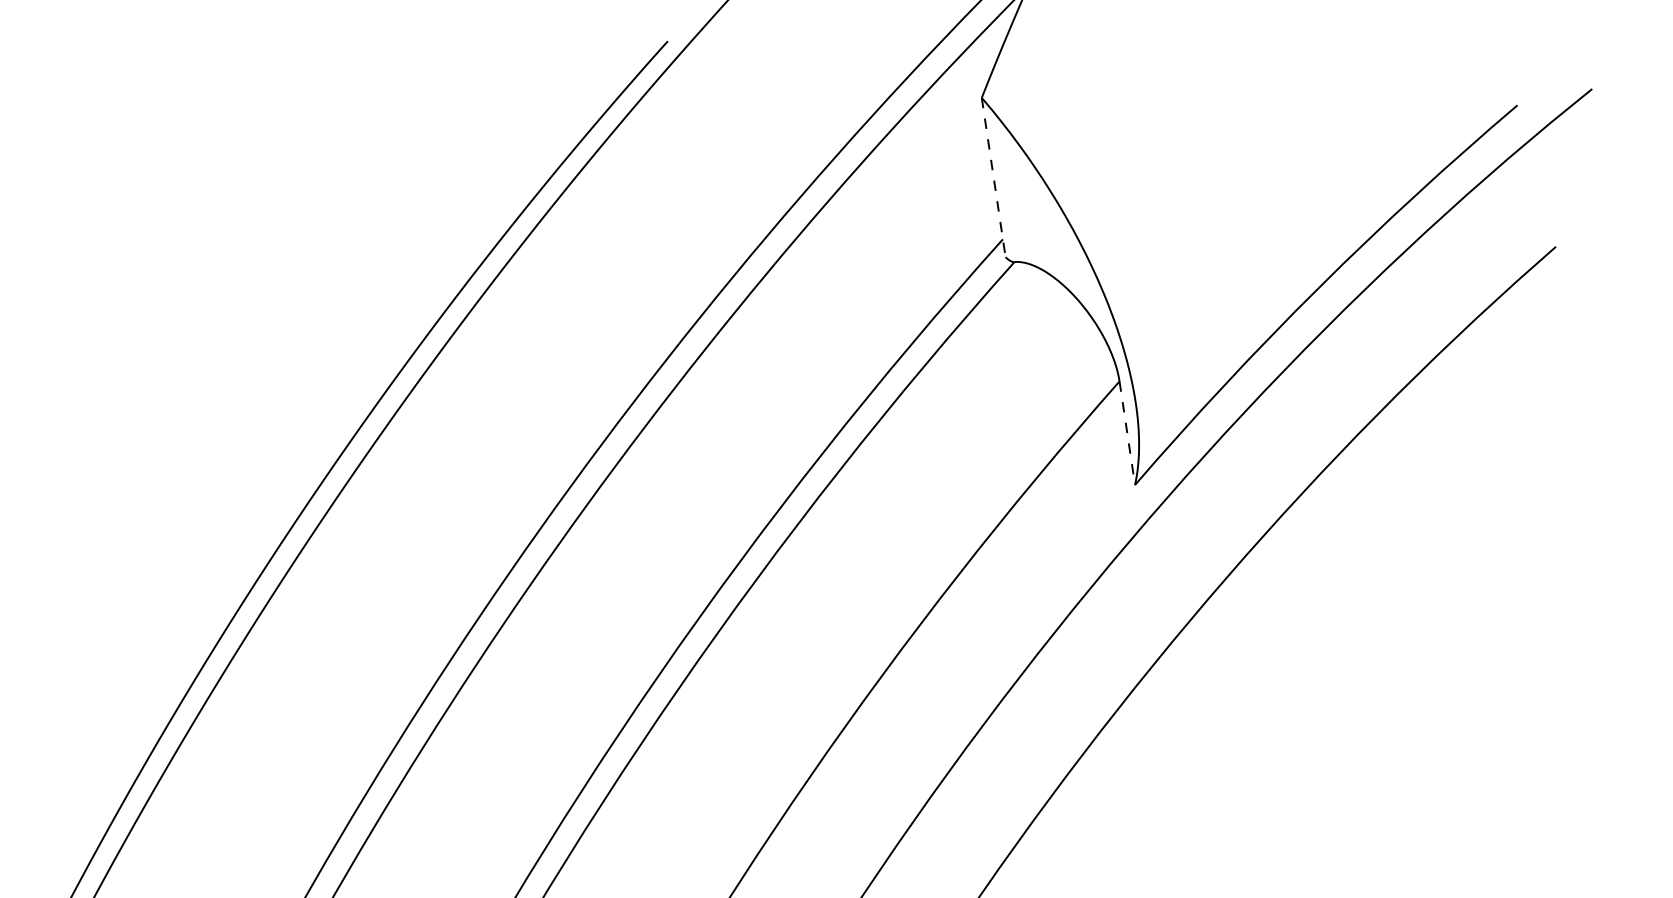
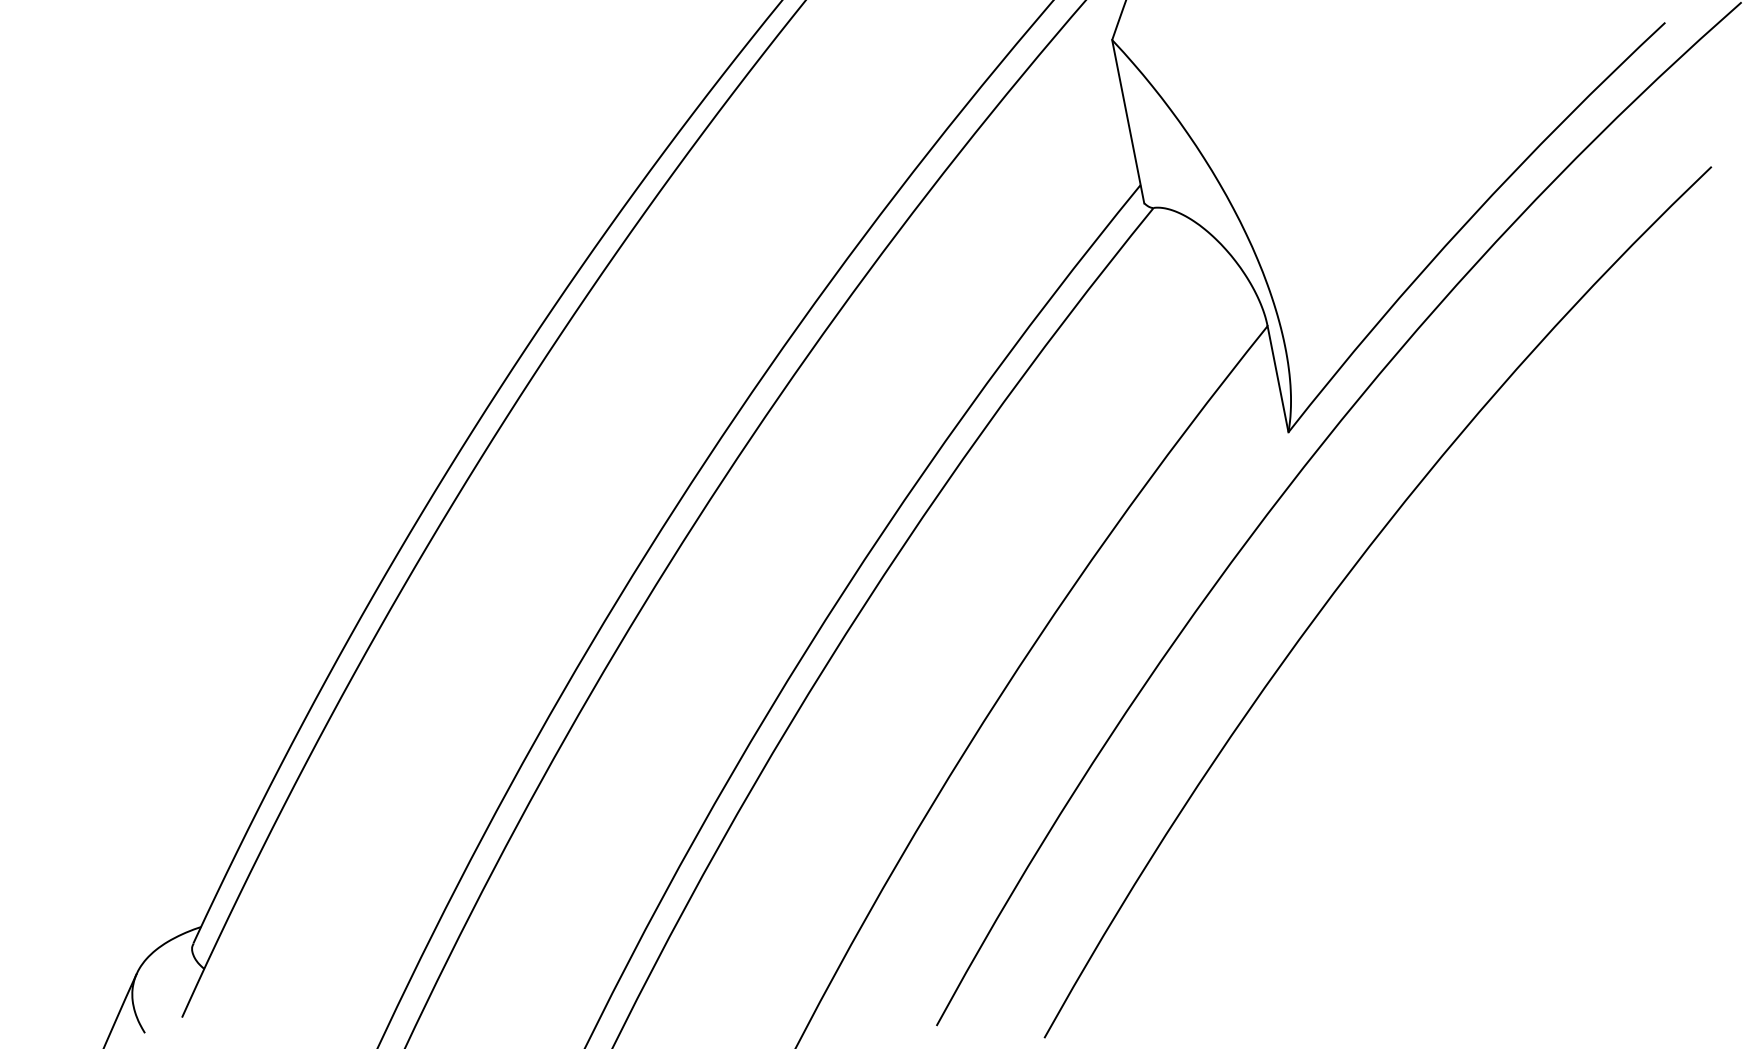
line: (993, 178) -> (1128, 122), dashed -> solid
line: (1127, 433) -> (1278, 379), dashed -> solid

